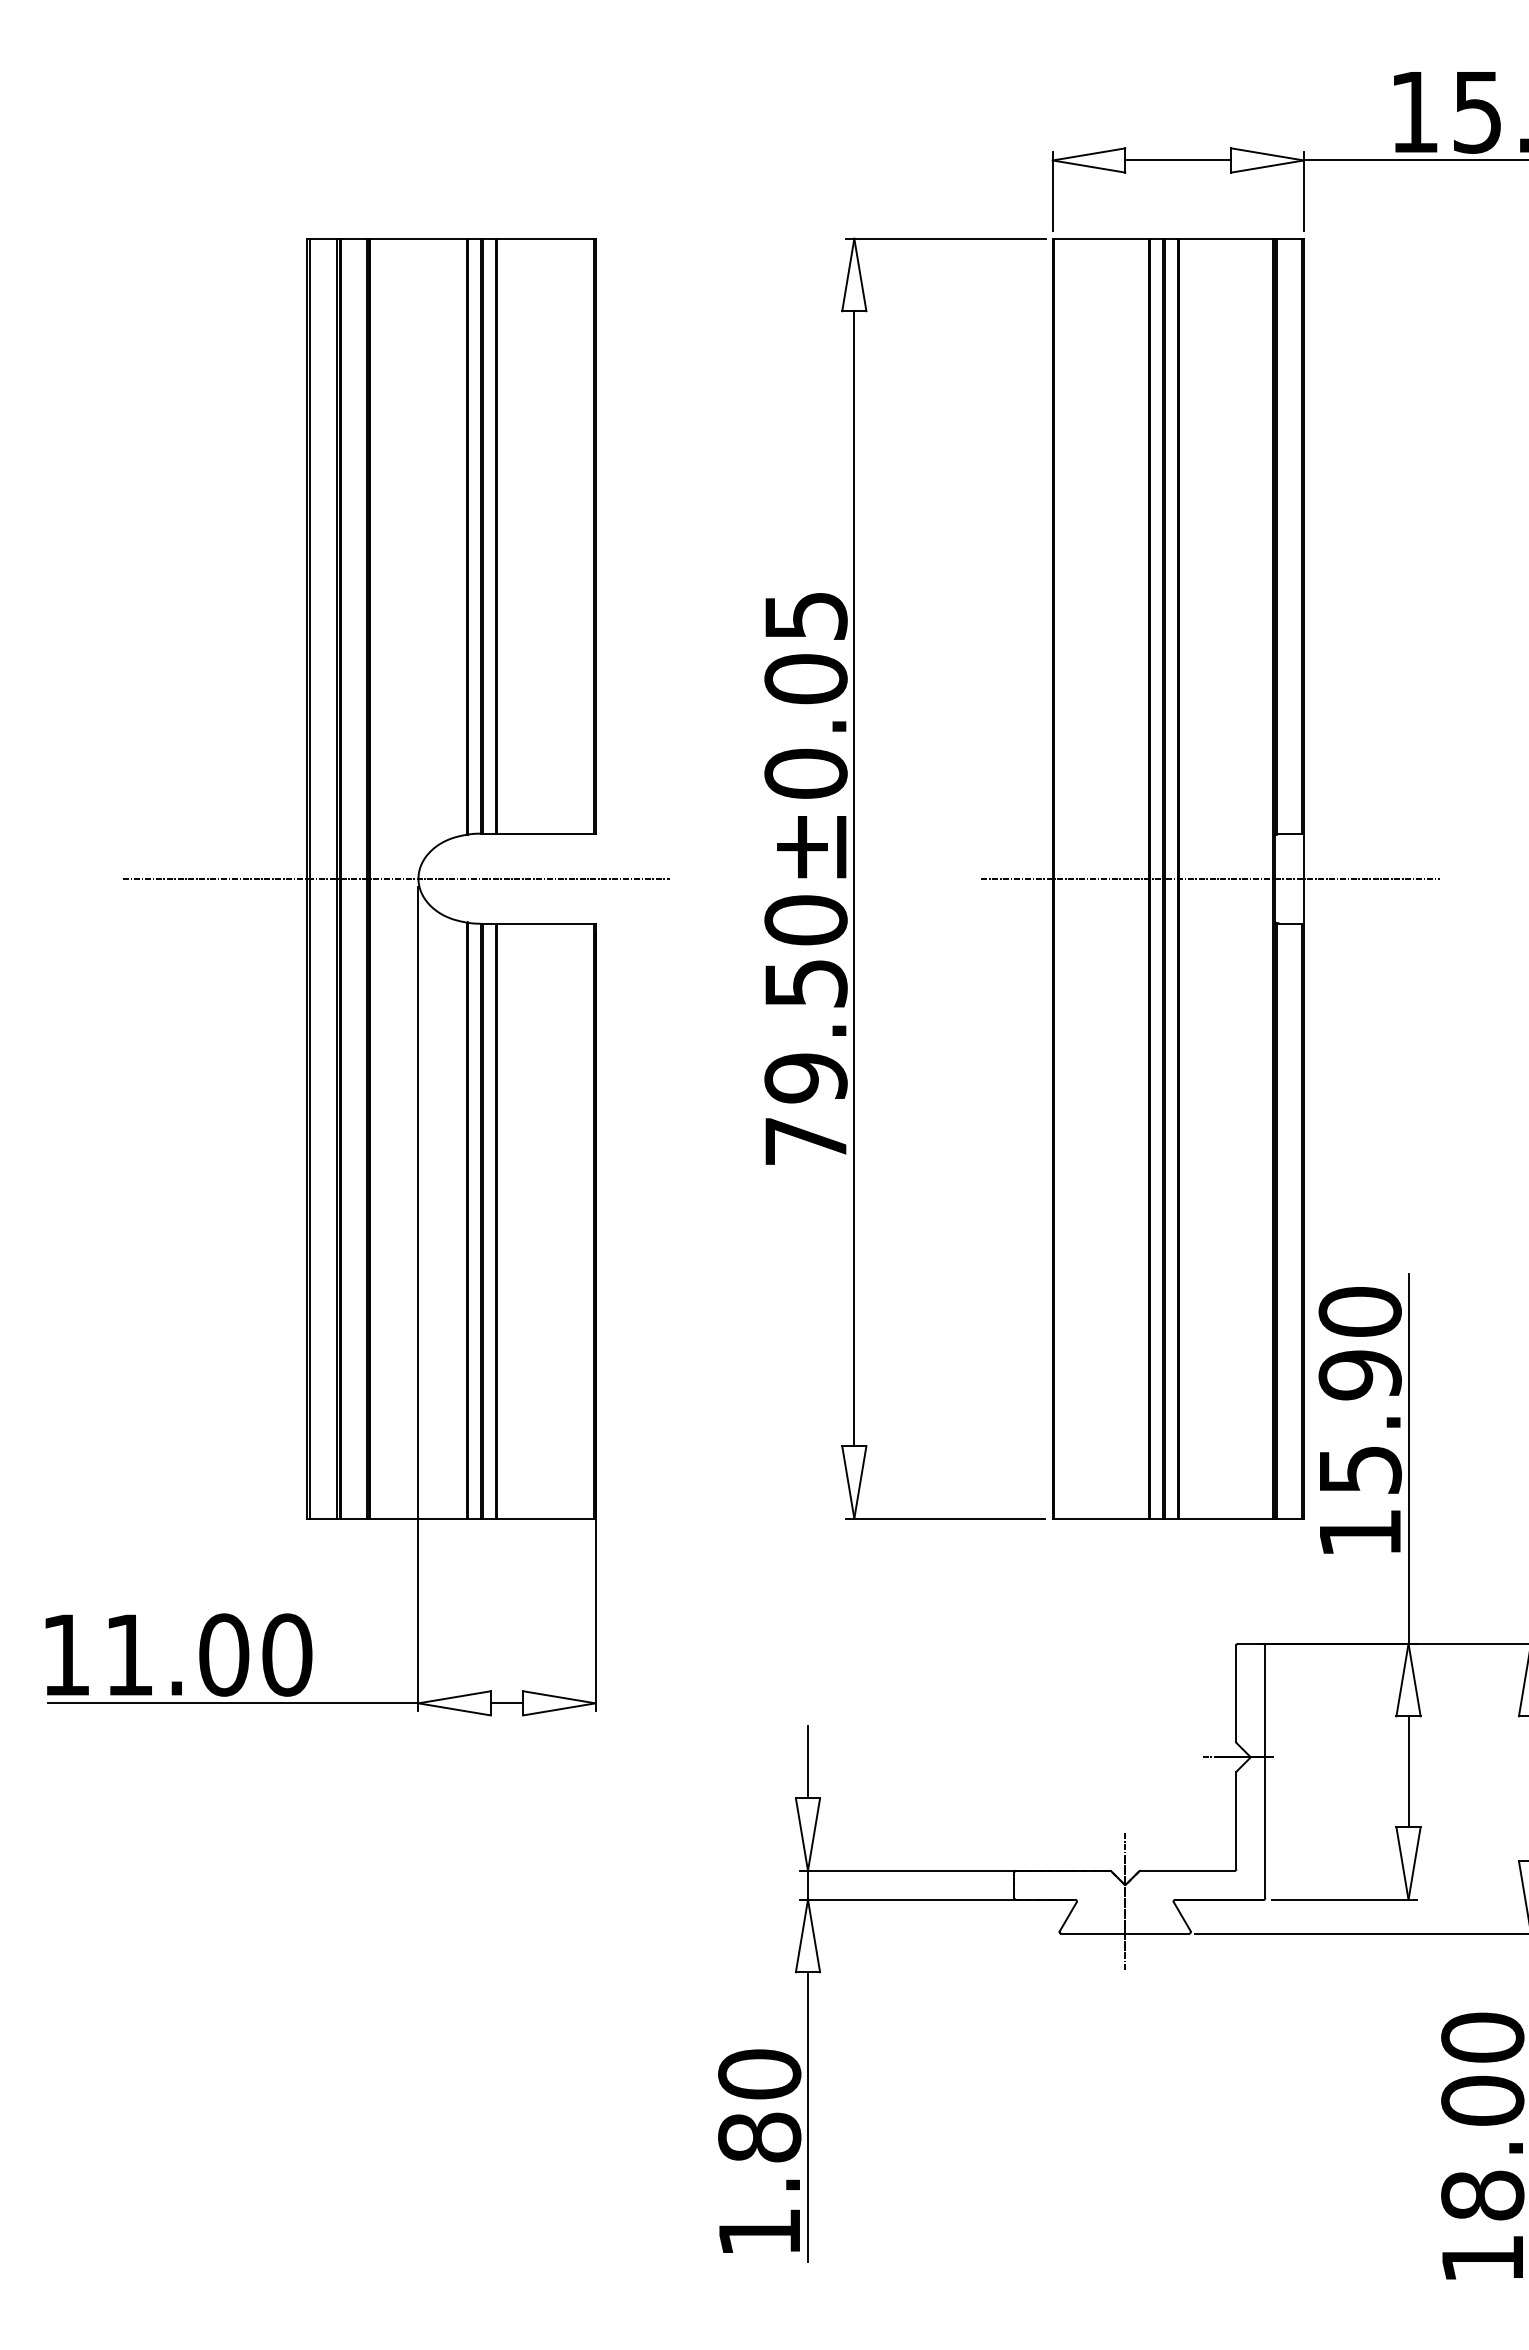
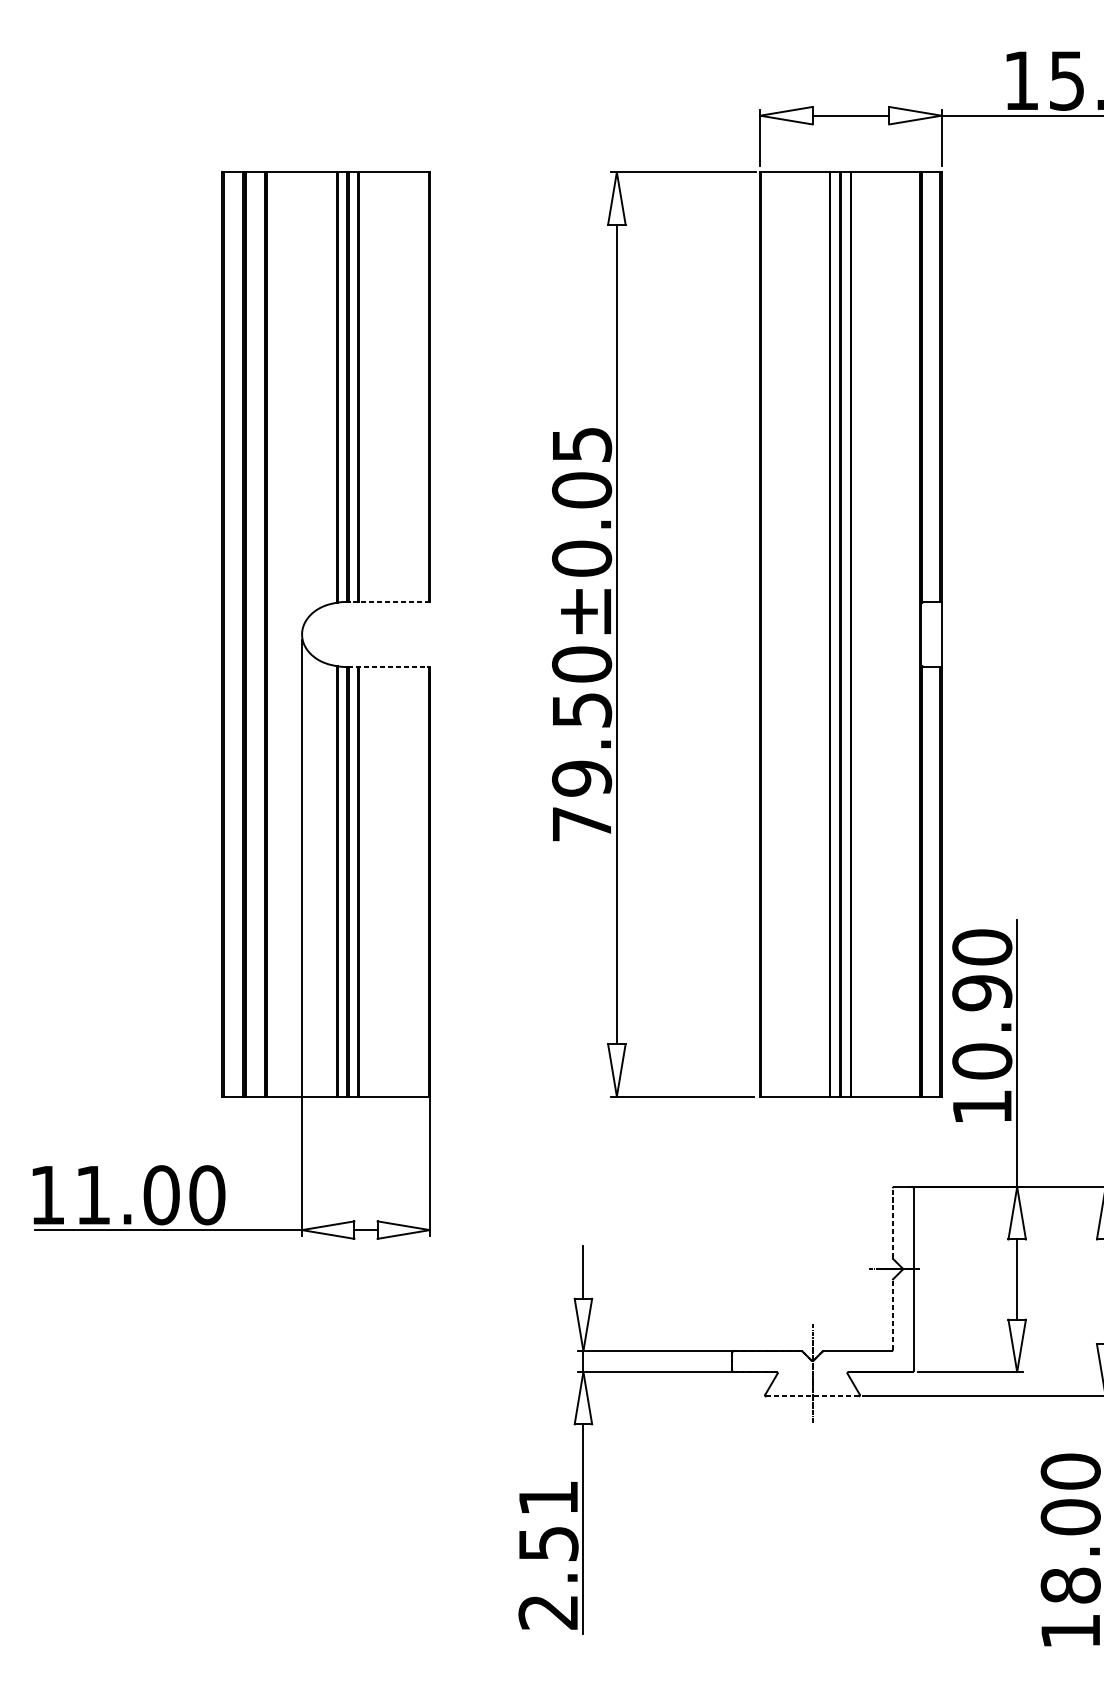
line: (538, 833) -> (388, 601), solid -> dashed
line: (396, 878) -> (286, 634), removed
line: (1210, 878) -> (874, 634), removed
line: (538, 923) -> (388, 666), solid -> dashed
text: (1359, 1469) -> (981, 1061), 15.90 -> 10.90
line: (1236, 1693) -> (892, 1223), solid -> dashed
line: (1236, 1820) -> (892, 1314), solid -> dashed
line: (1124, 1933) -> (812, 1396), solid -> dashed
text: (759, 2152) -> (548, 1554), 1.80 -> 2.51

